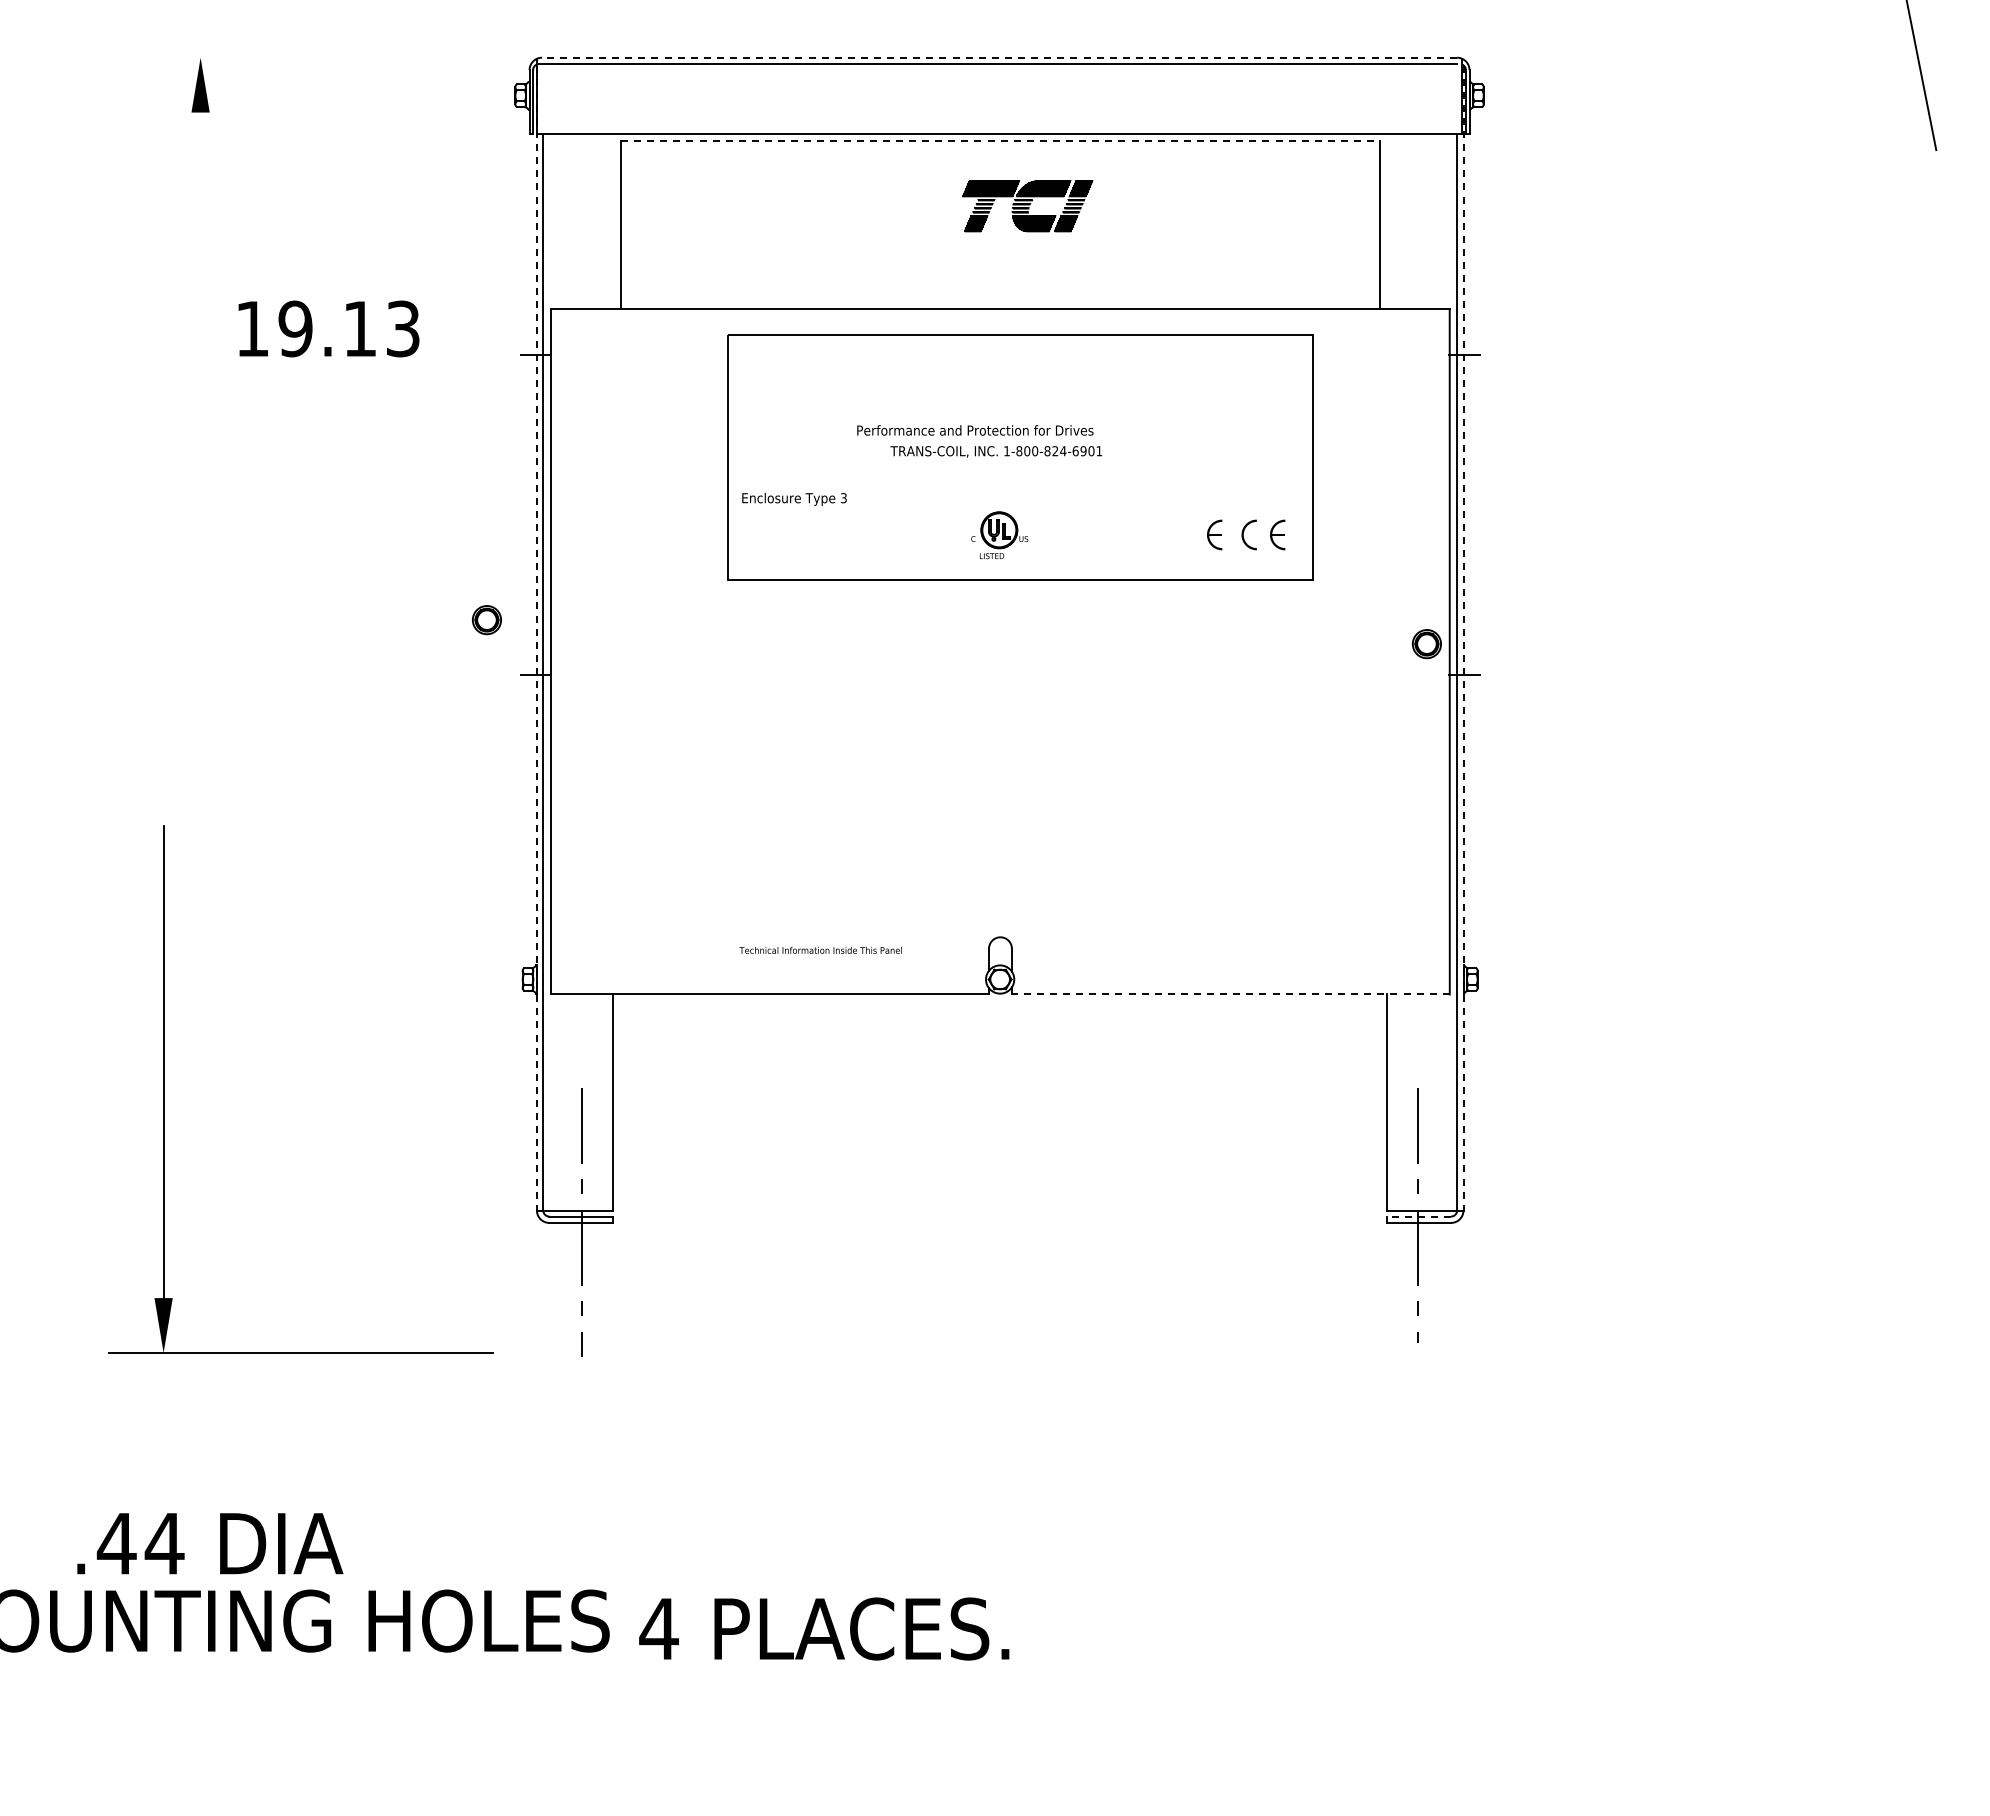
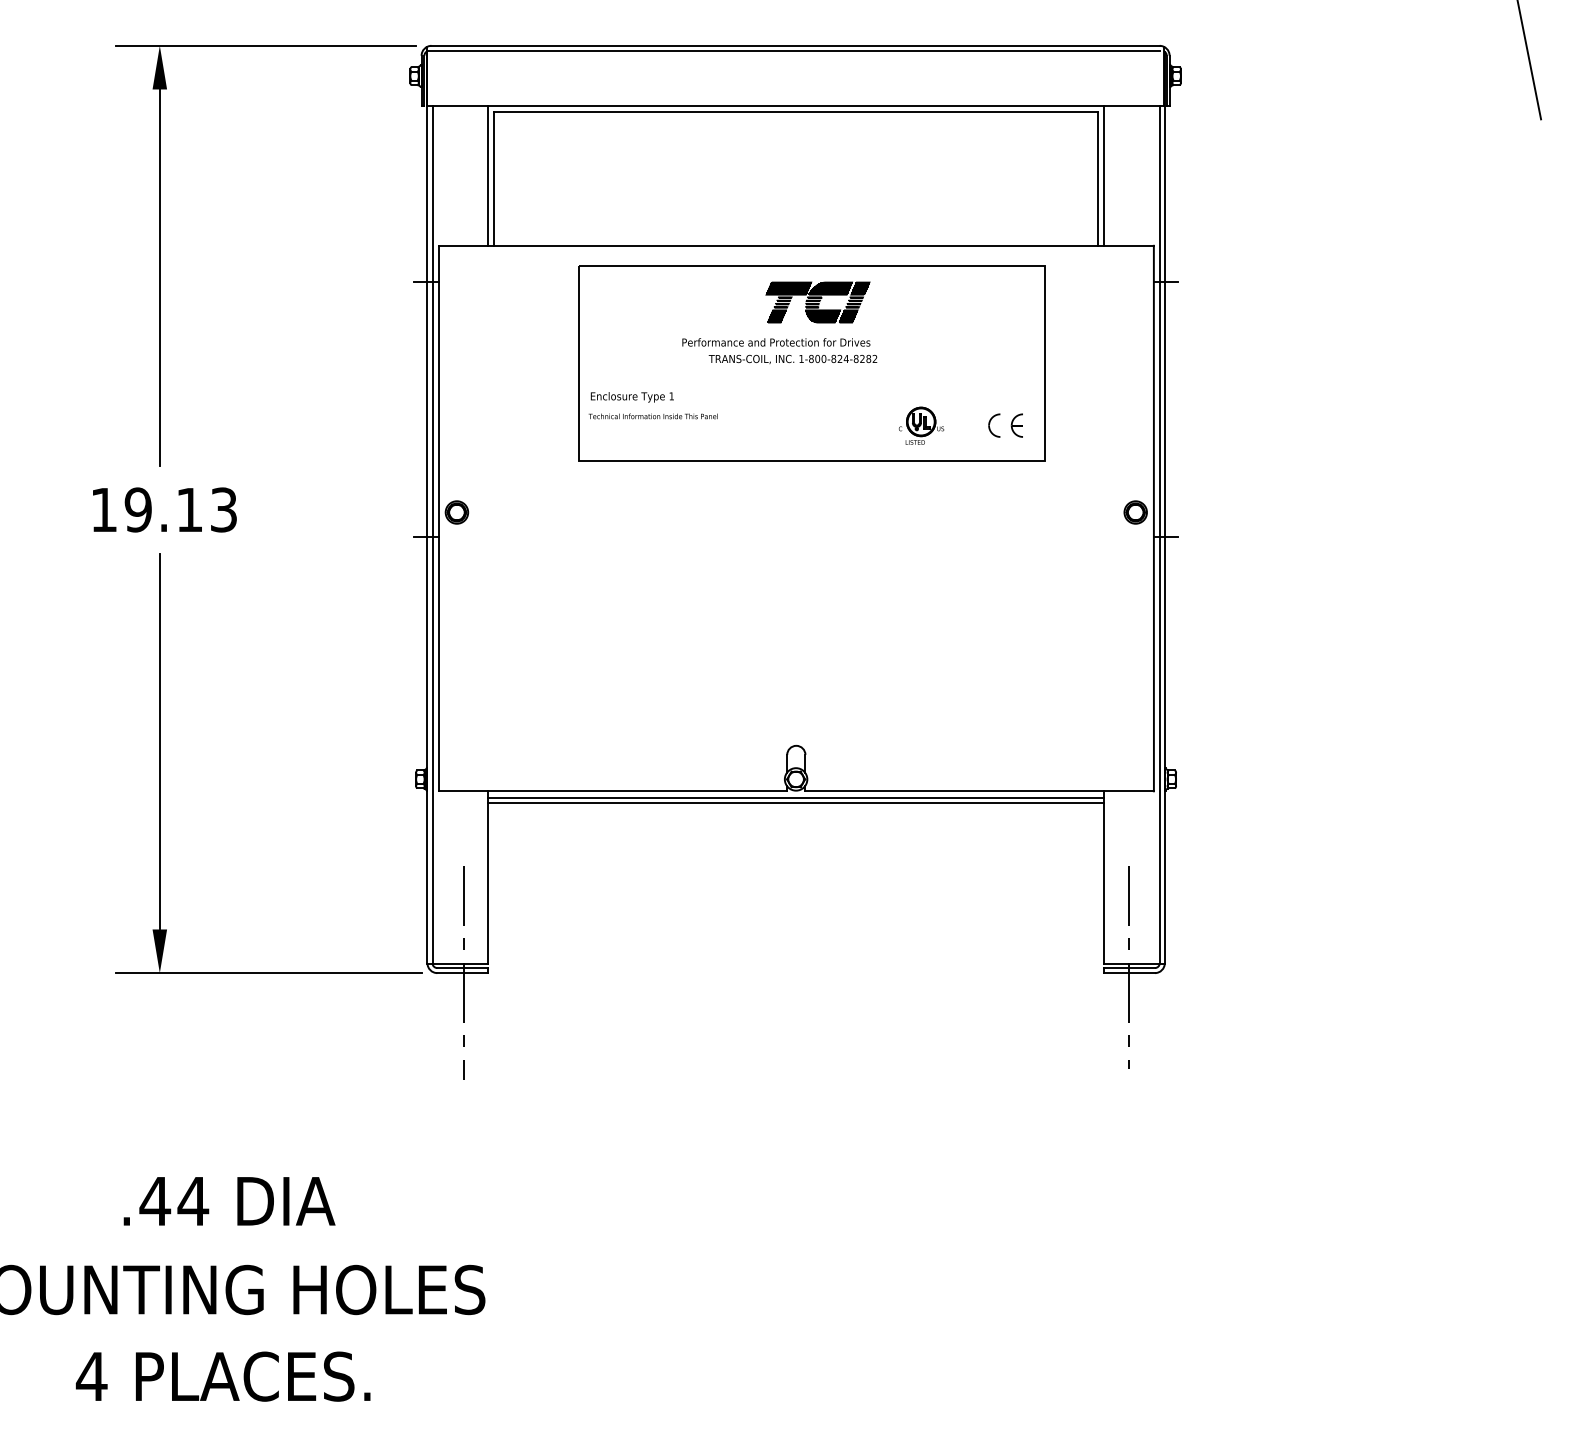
line: (333, 57) -> (265, 45), added
line: (998, 57) -> (794, 45), dashed -> solid
line: (1000, 141) -> (796, 112), dashed -> solid
part: (1027, 206) -> (817, 302), moved
line: (613, 220) -> (488, 175), added
line: (1387, 220) -> (1104, 175), added
text: (328, 328) -> (164, 509), moved
line: (200, 349) -> (159, 278), added
text: (1086, 451) -> (864, 359), 1-800-824-6901 -> 1-800-824-8282
text: (843, 498) -> (671, 396), 3 -> 1
part: (1214, 534) -> (966, 425), removed
part: (999, 535) -> (921, 426), moved
part: (486, 620) -> (456, 512), moved
line: (536, 638) -> (427, 508), dashed -> solid
line: (1463, 638) -> (1164, 508), dashed -> solid
text: (820, 949) -> (653, 415), moved
line: (1230, 994) -> (979, 791), dashed -> solid
line: (1000, 1003) -> (796, 798), added
line: (1000, 1009) -> (796, 803), added
part: (164, 1089) -> (160, 763), moved
line: (1419, 1216) -> (1129, 968), dashed -> solid
text: (210, 1543) -> (229, 1201), moved
text: (824, 1628) -> (223, 1376), moved

